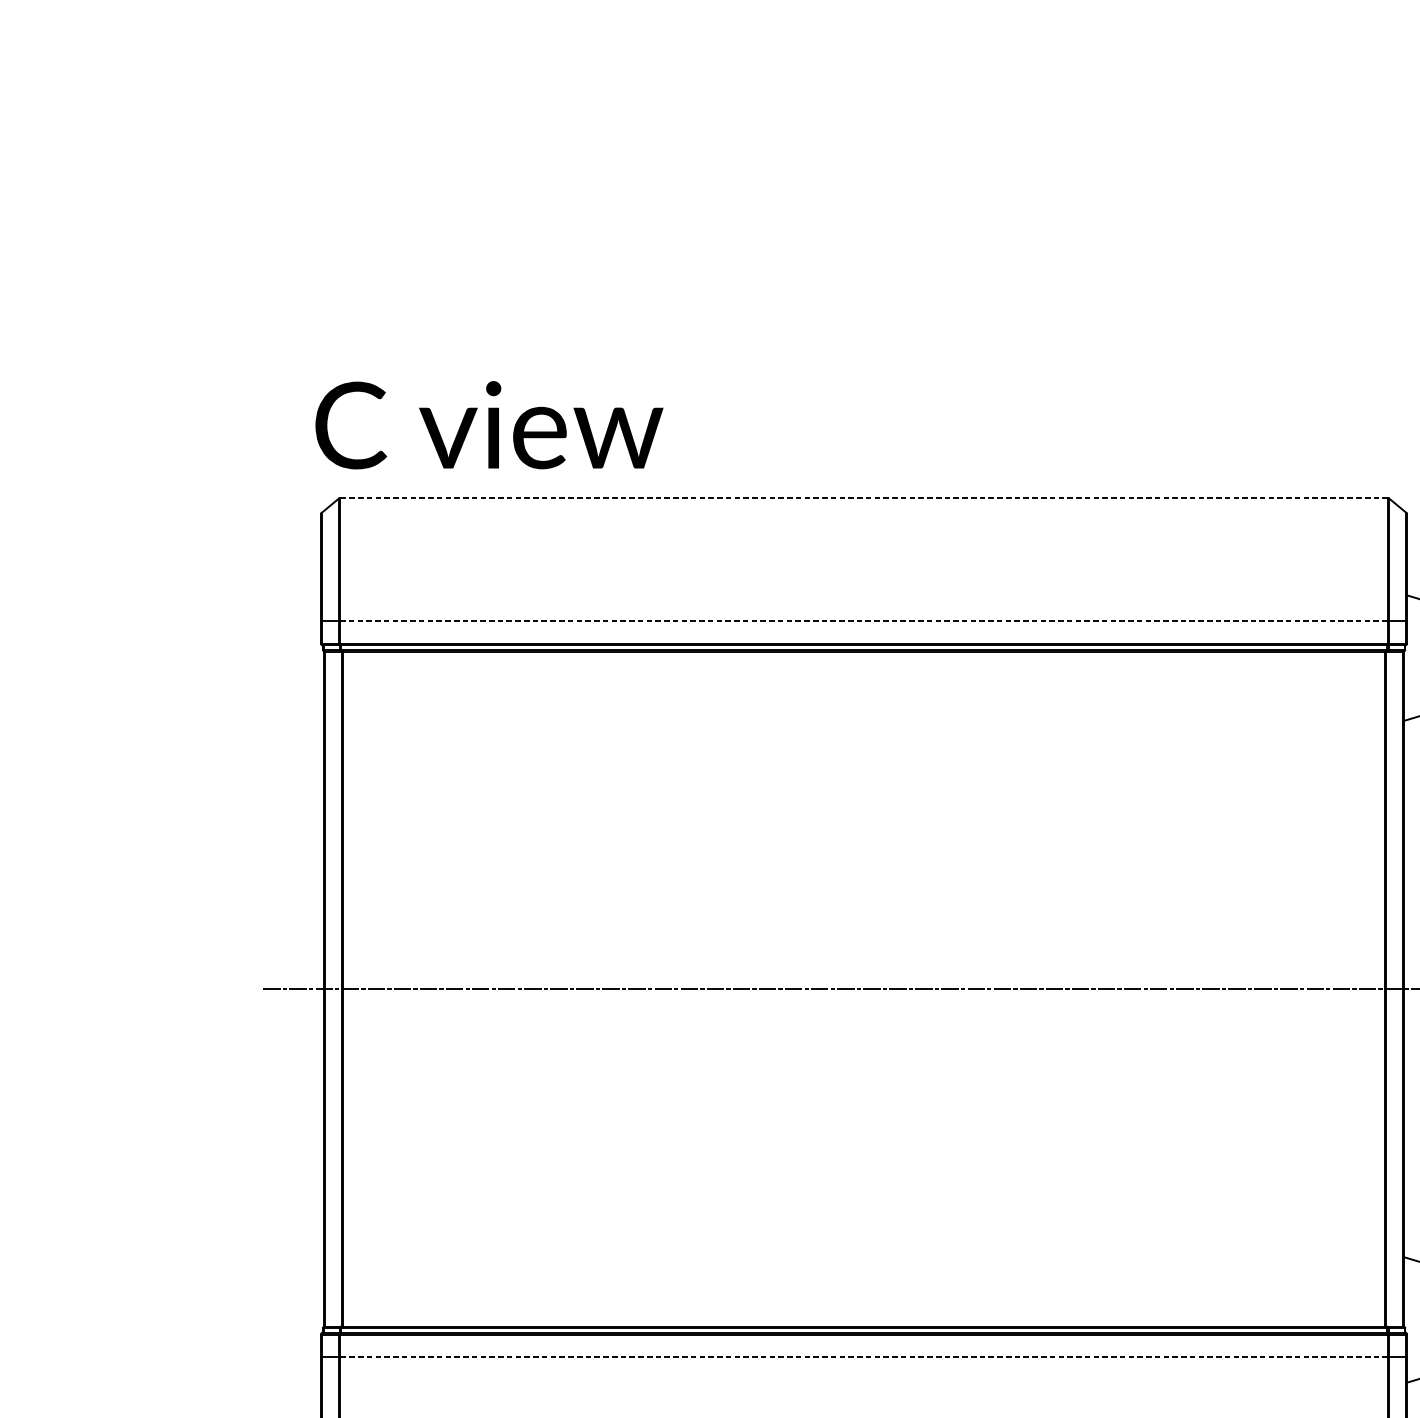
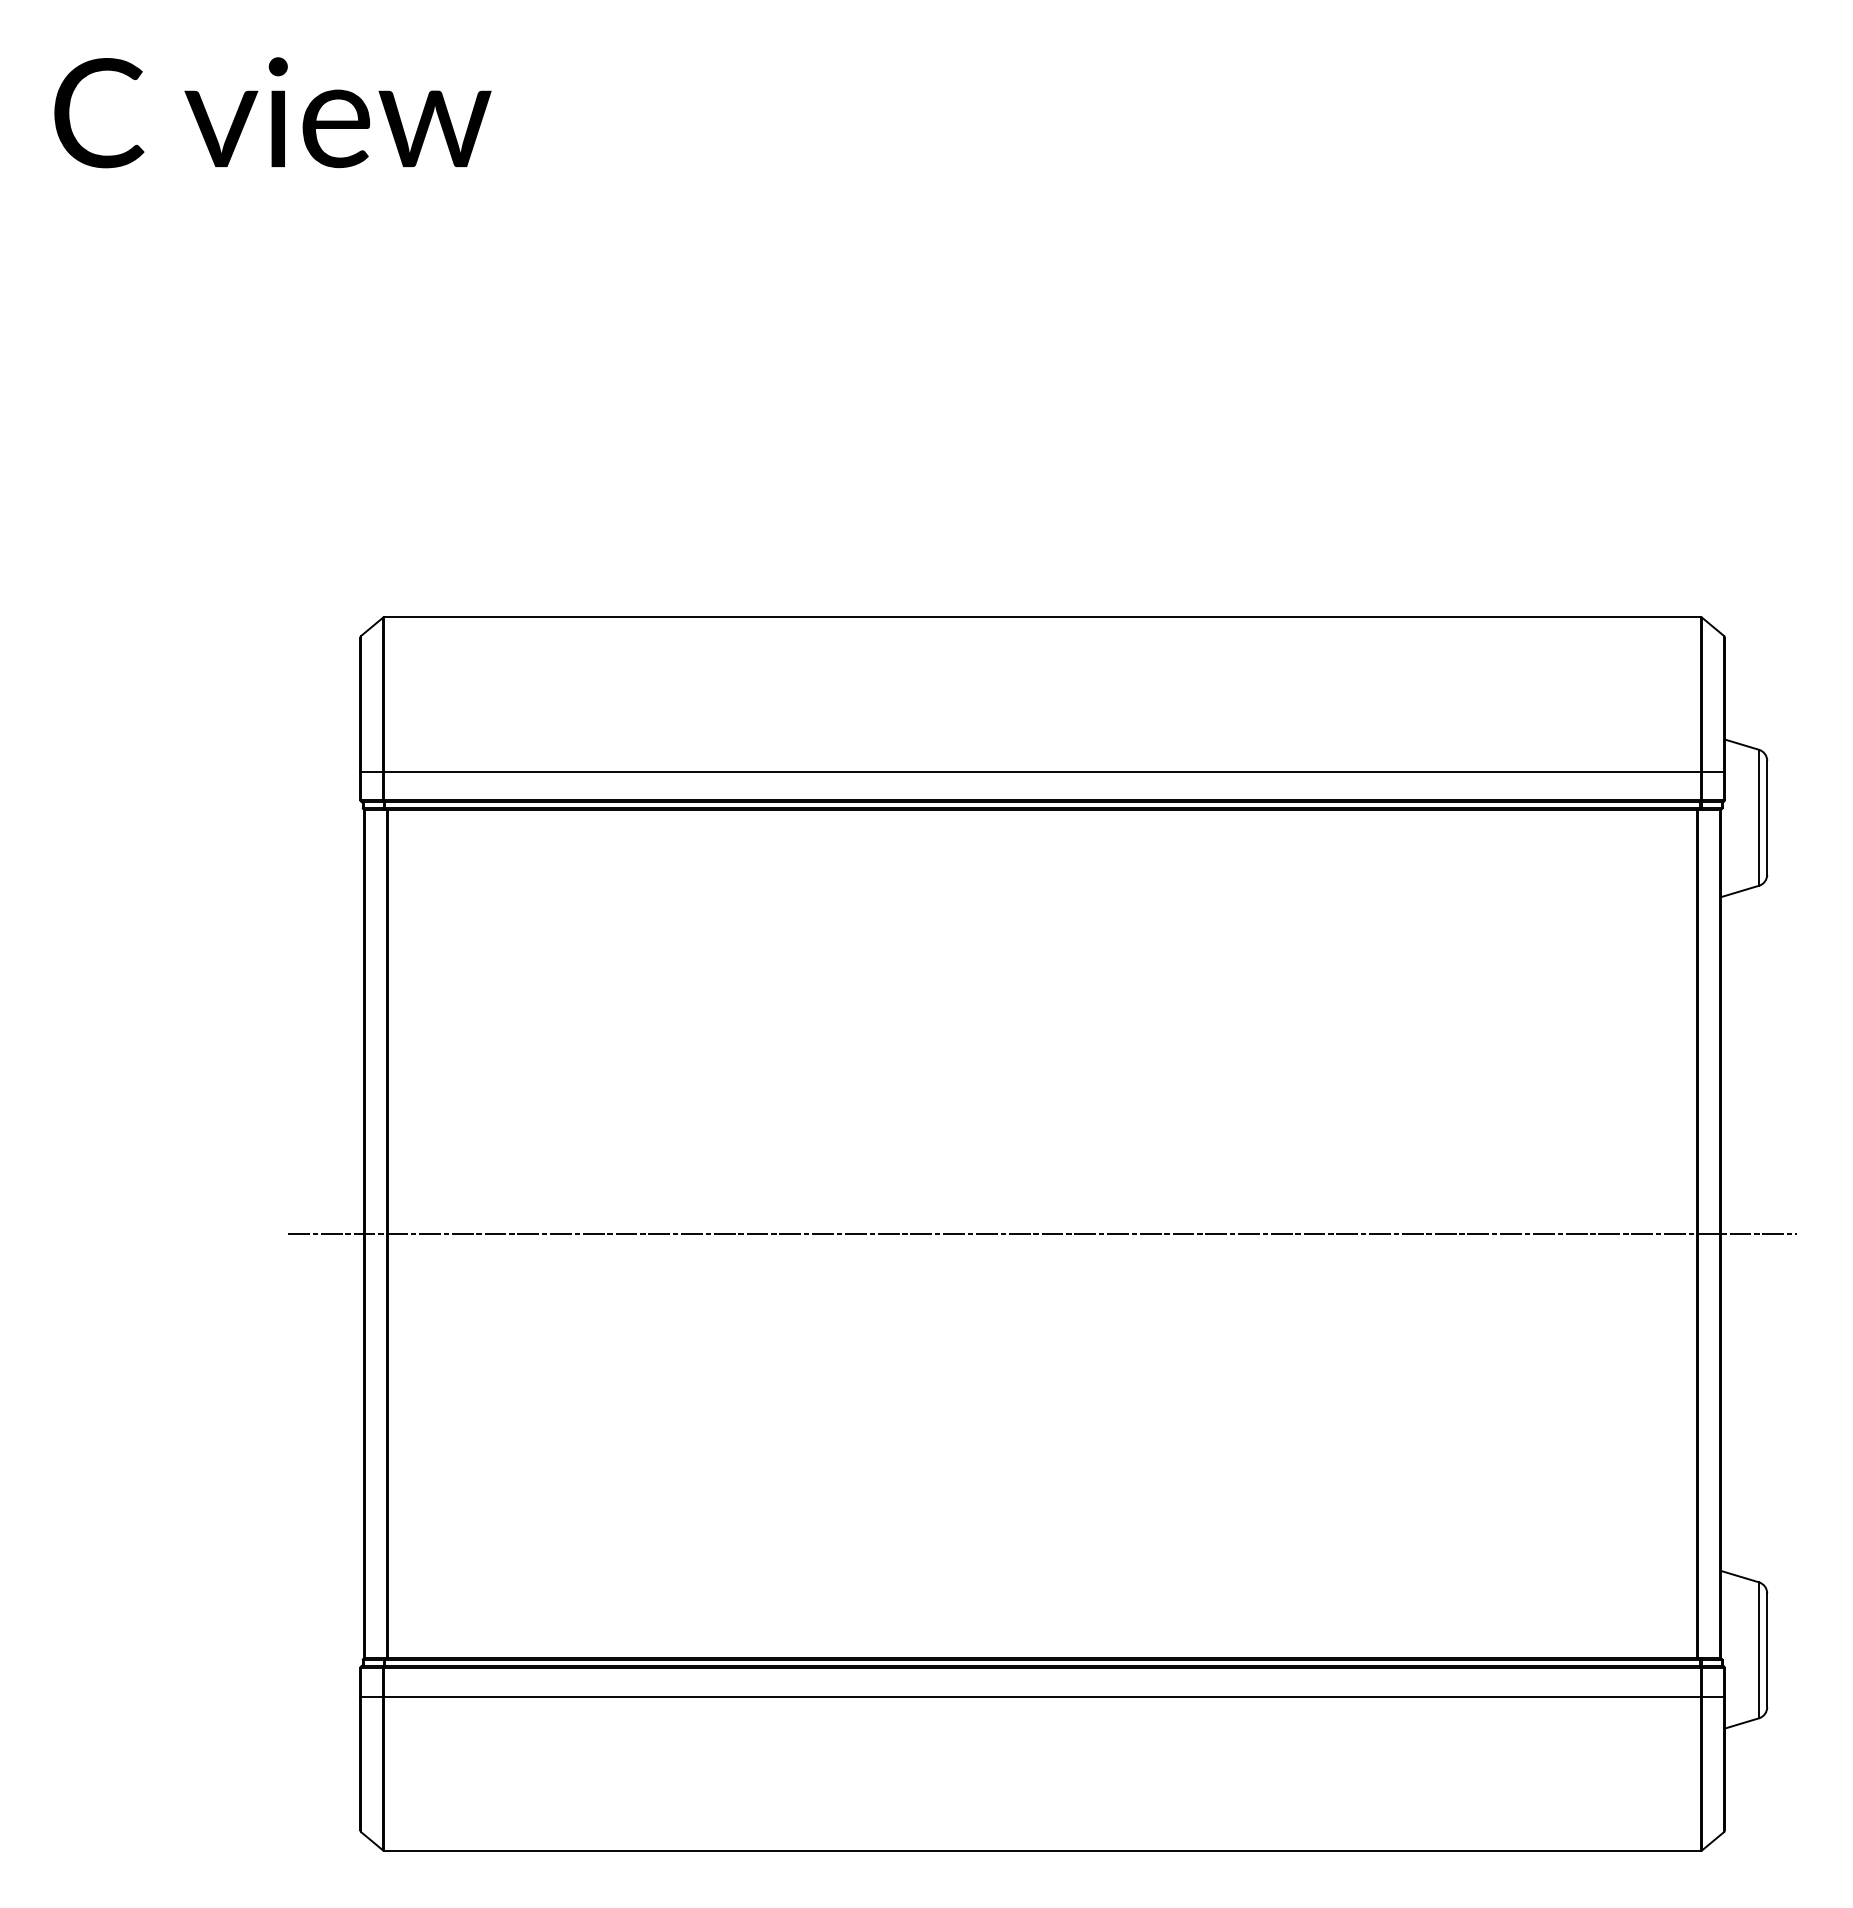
text: (489, 425) -> (272, 112), moved
line: (863, 498) -> (1042, 617), dashed -> solid
line: (864, 620) -> (1043, 771), dashed -> solid
line: (863, 1357) -> (1042, 1696), dashed -> solid

